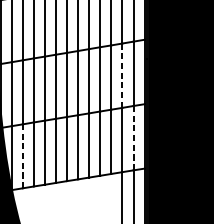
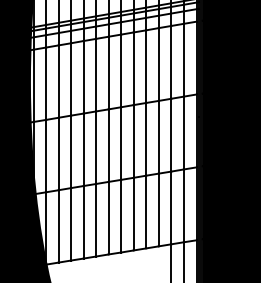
line: (122, 75) -> (171, 134), dashed -> solid
line: (133, 137) -> (183, 205), dashed -> solid
line: (22, 155) -> (58, 225), dashed -> solid

